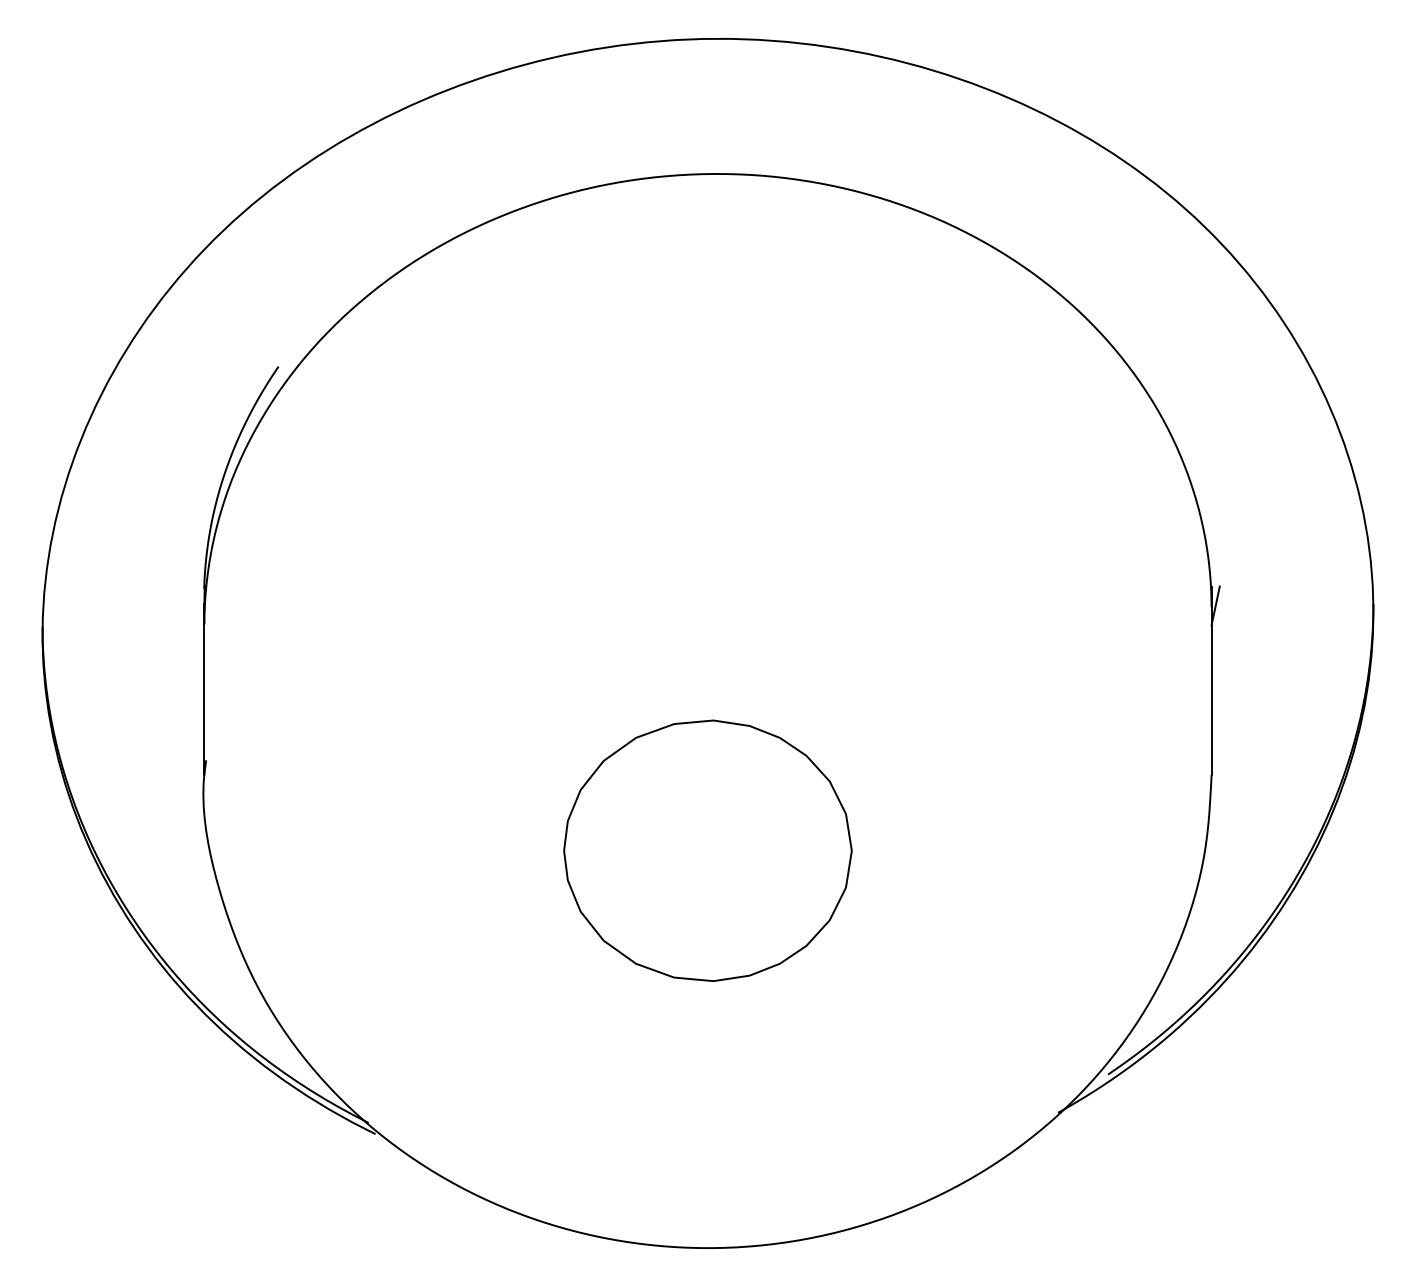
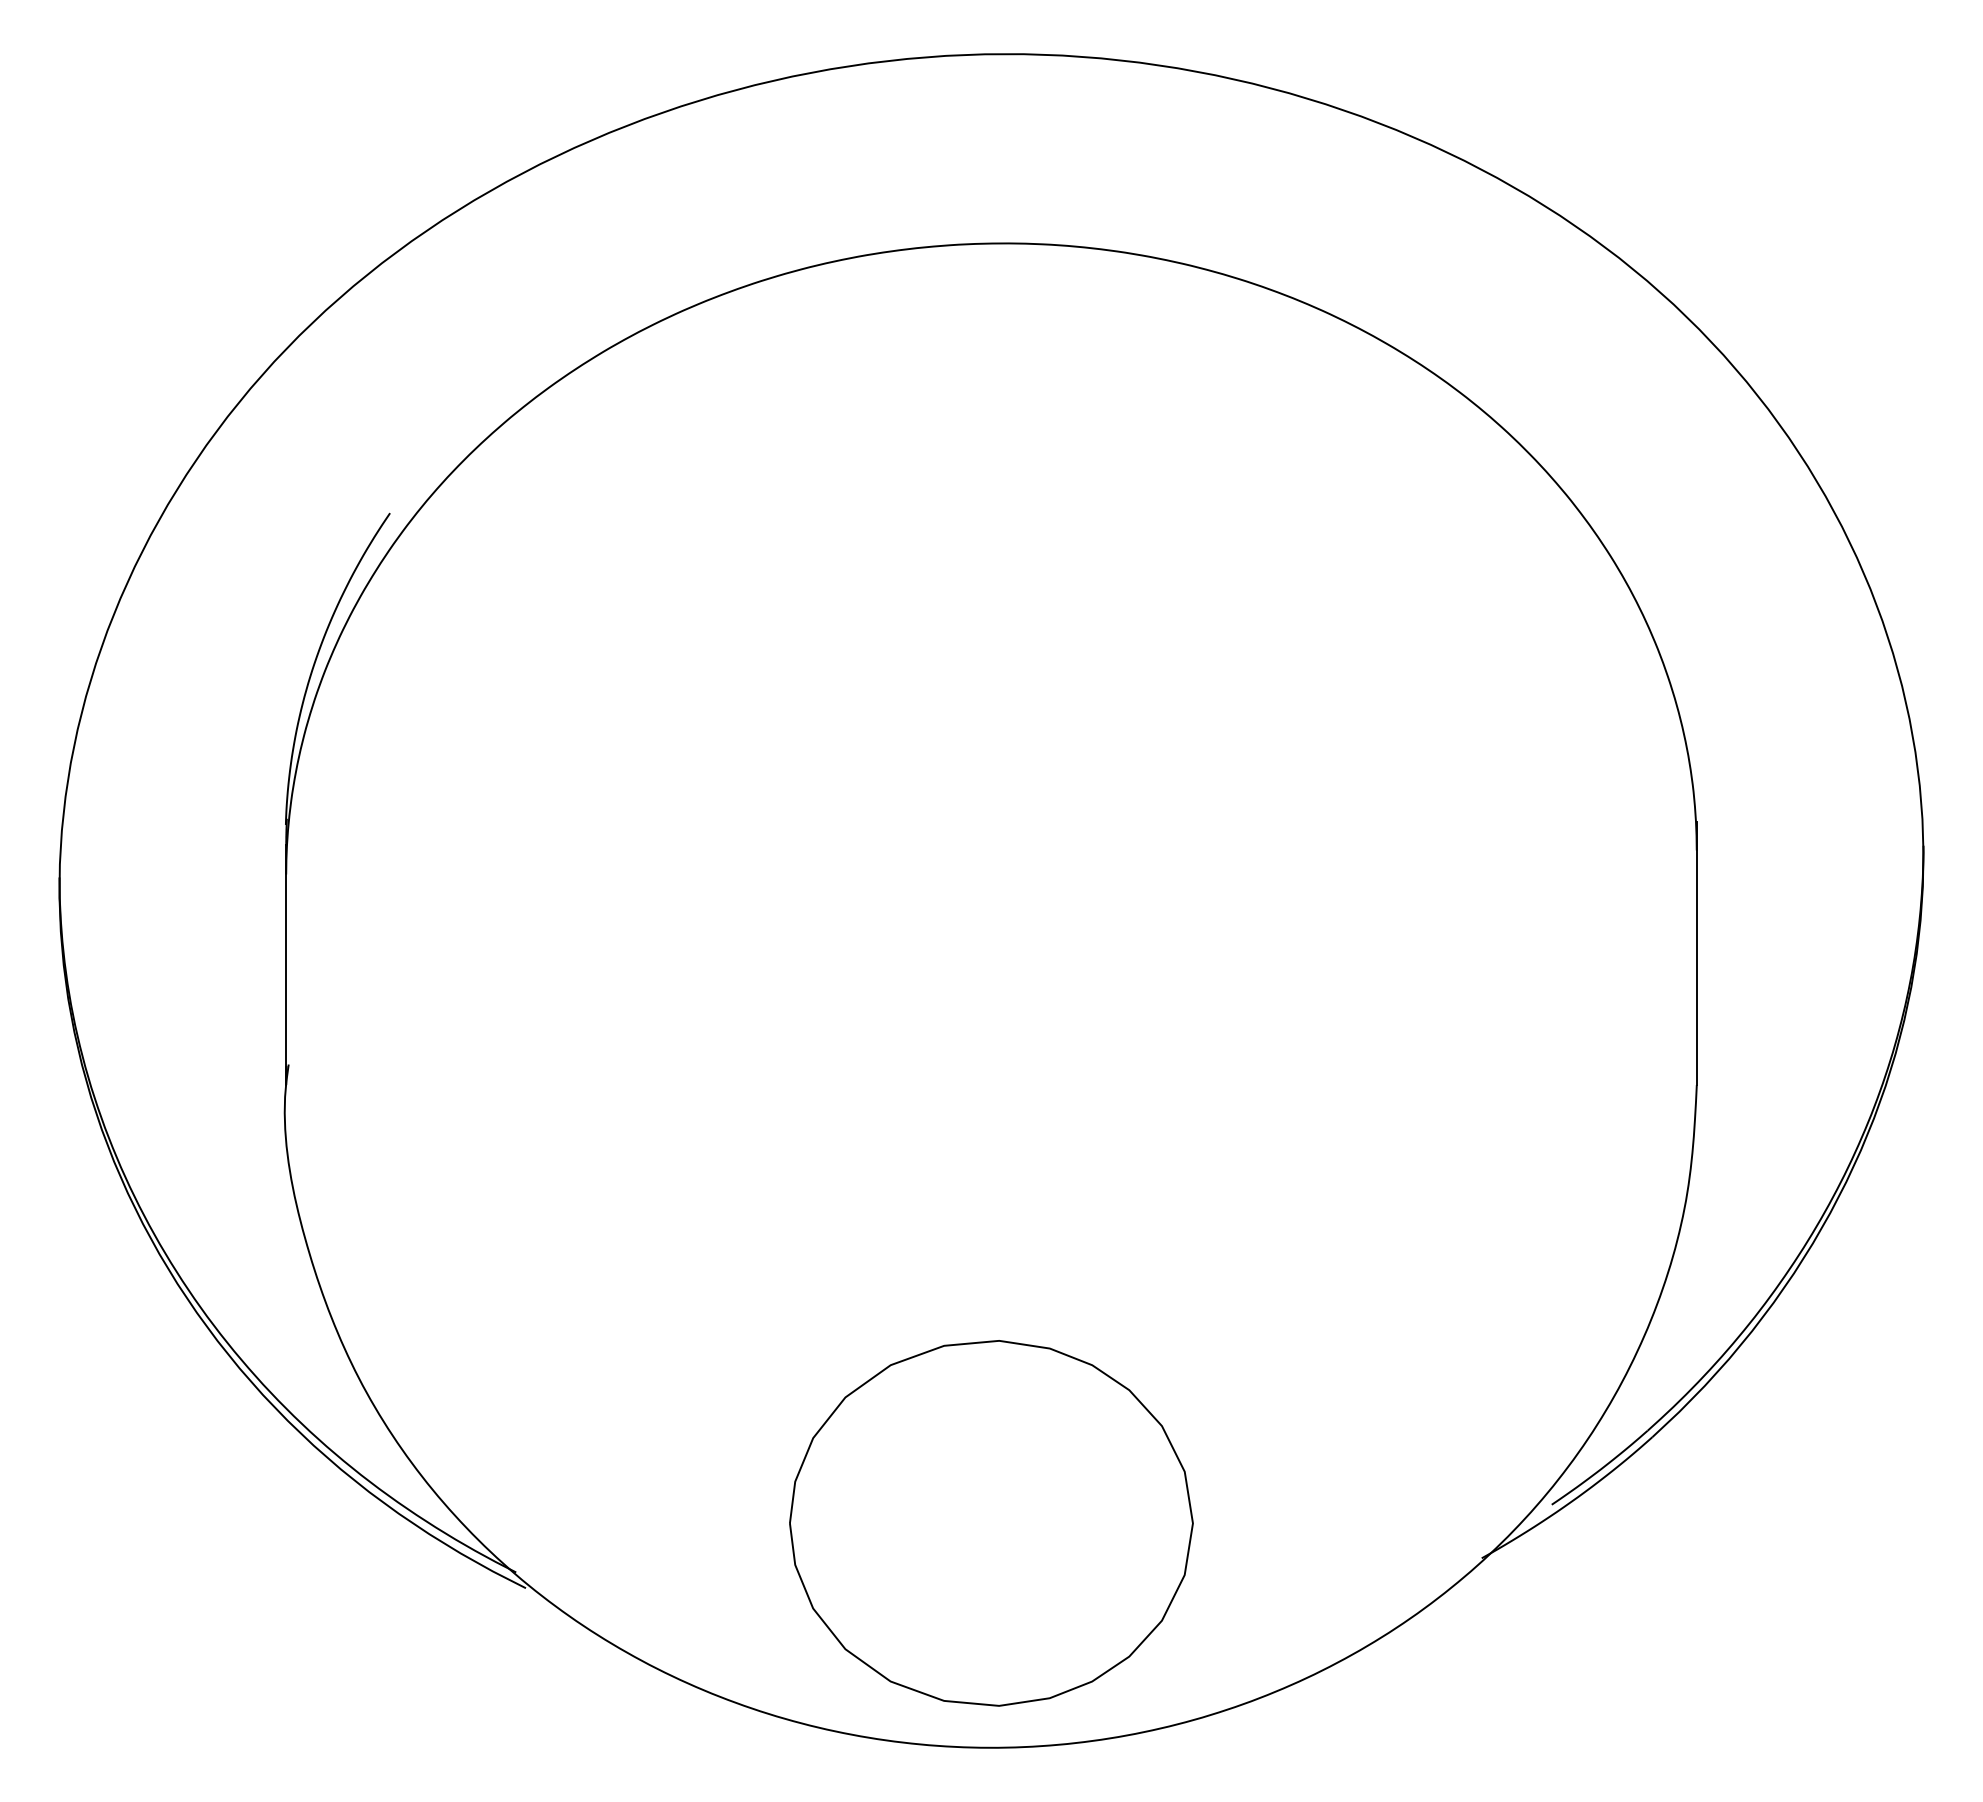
line: (1215, 606) -> (1702, 848), removed
part: (708, 850) -> (991, 1523), moved

